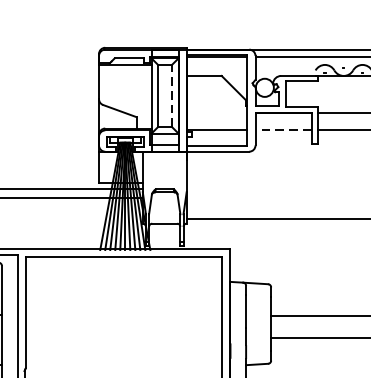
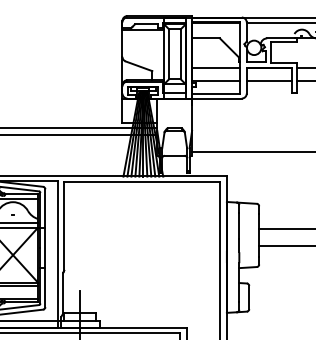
line: (172, 96) -> (180, 54), dashed -> solid
line: (217, 112) -> (216, 67), added
line: (282, 130) -> (268, 81), dashed -> solid

